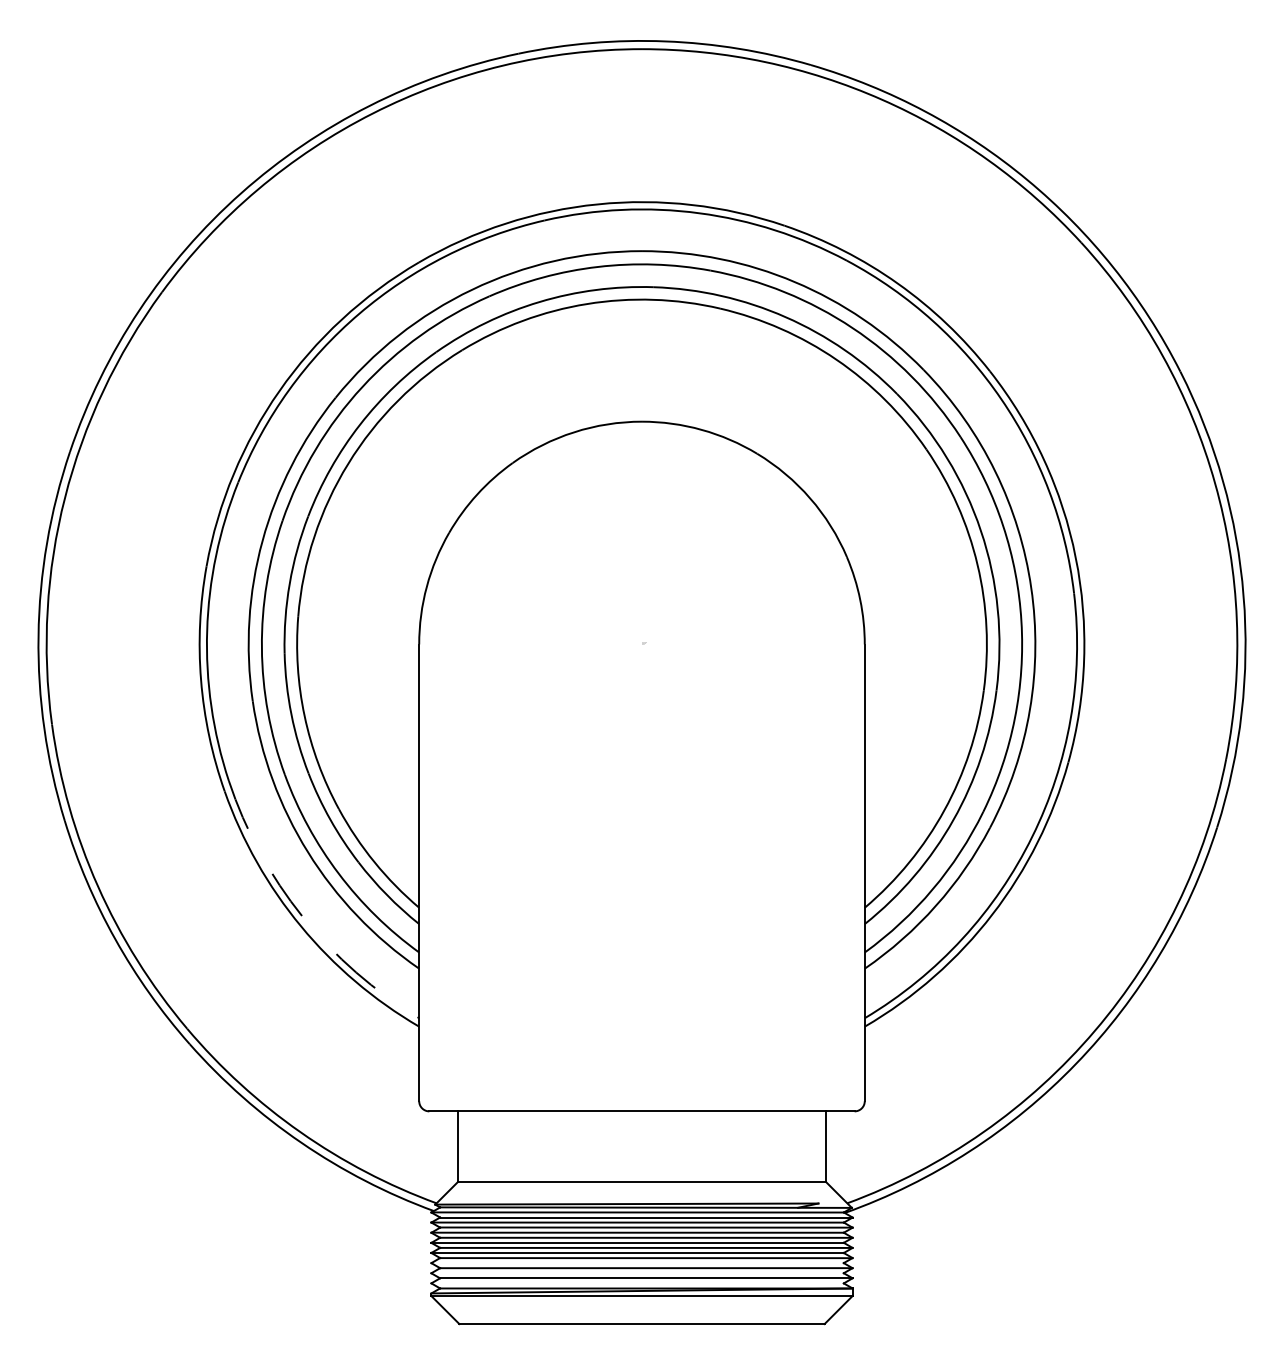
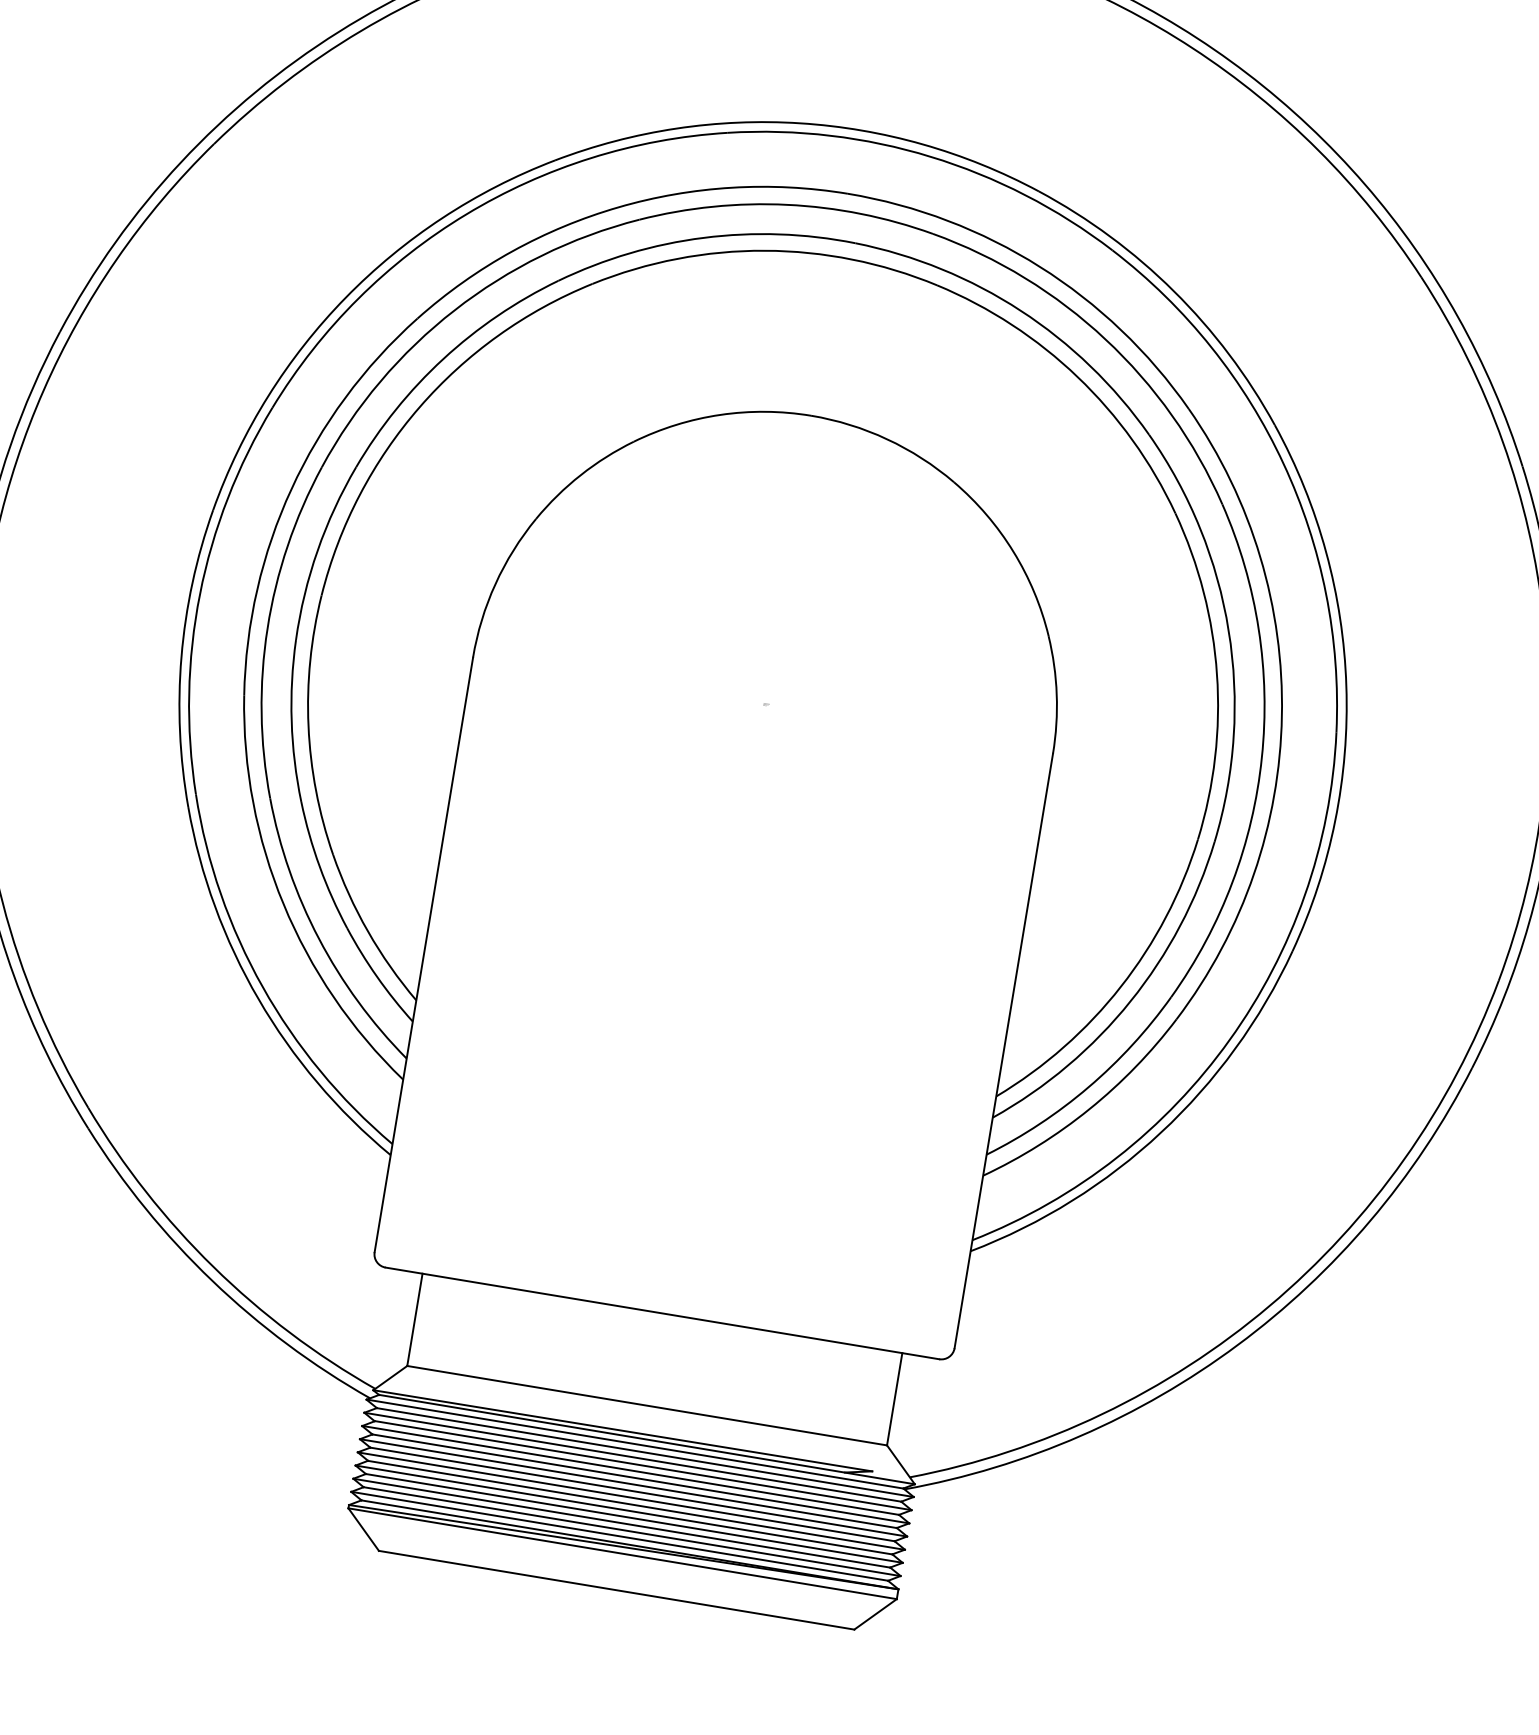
arc: (302, 916) -> (262, 986), dashed -> solid
line: (637, 1263) -> (623, 1510), added
line: (637, 1273) -> (621, 1523), added
line: (637, 1283) -> (619, 1536), added

